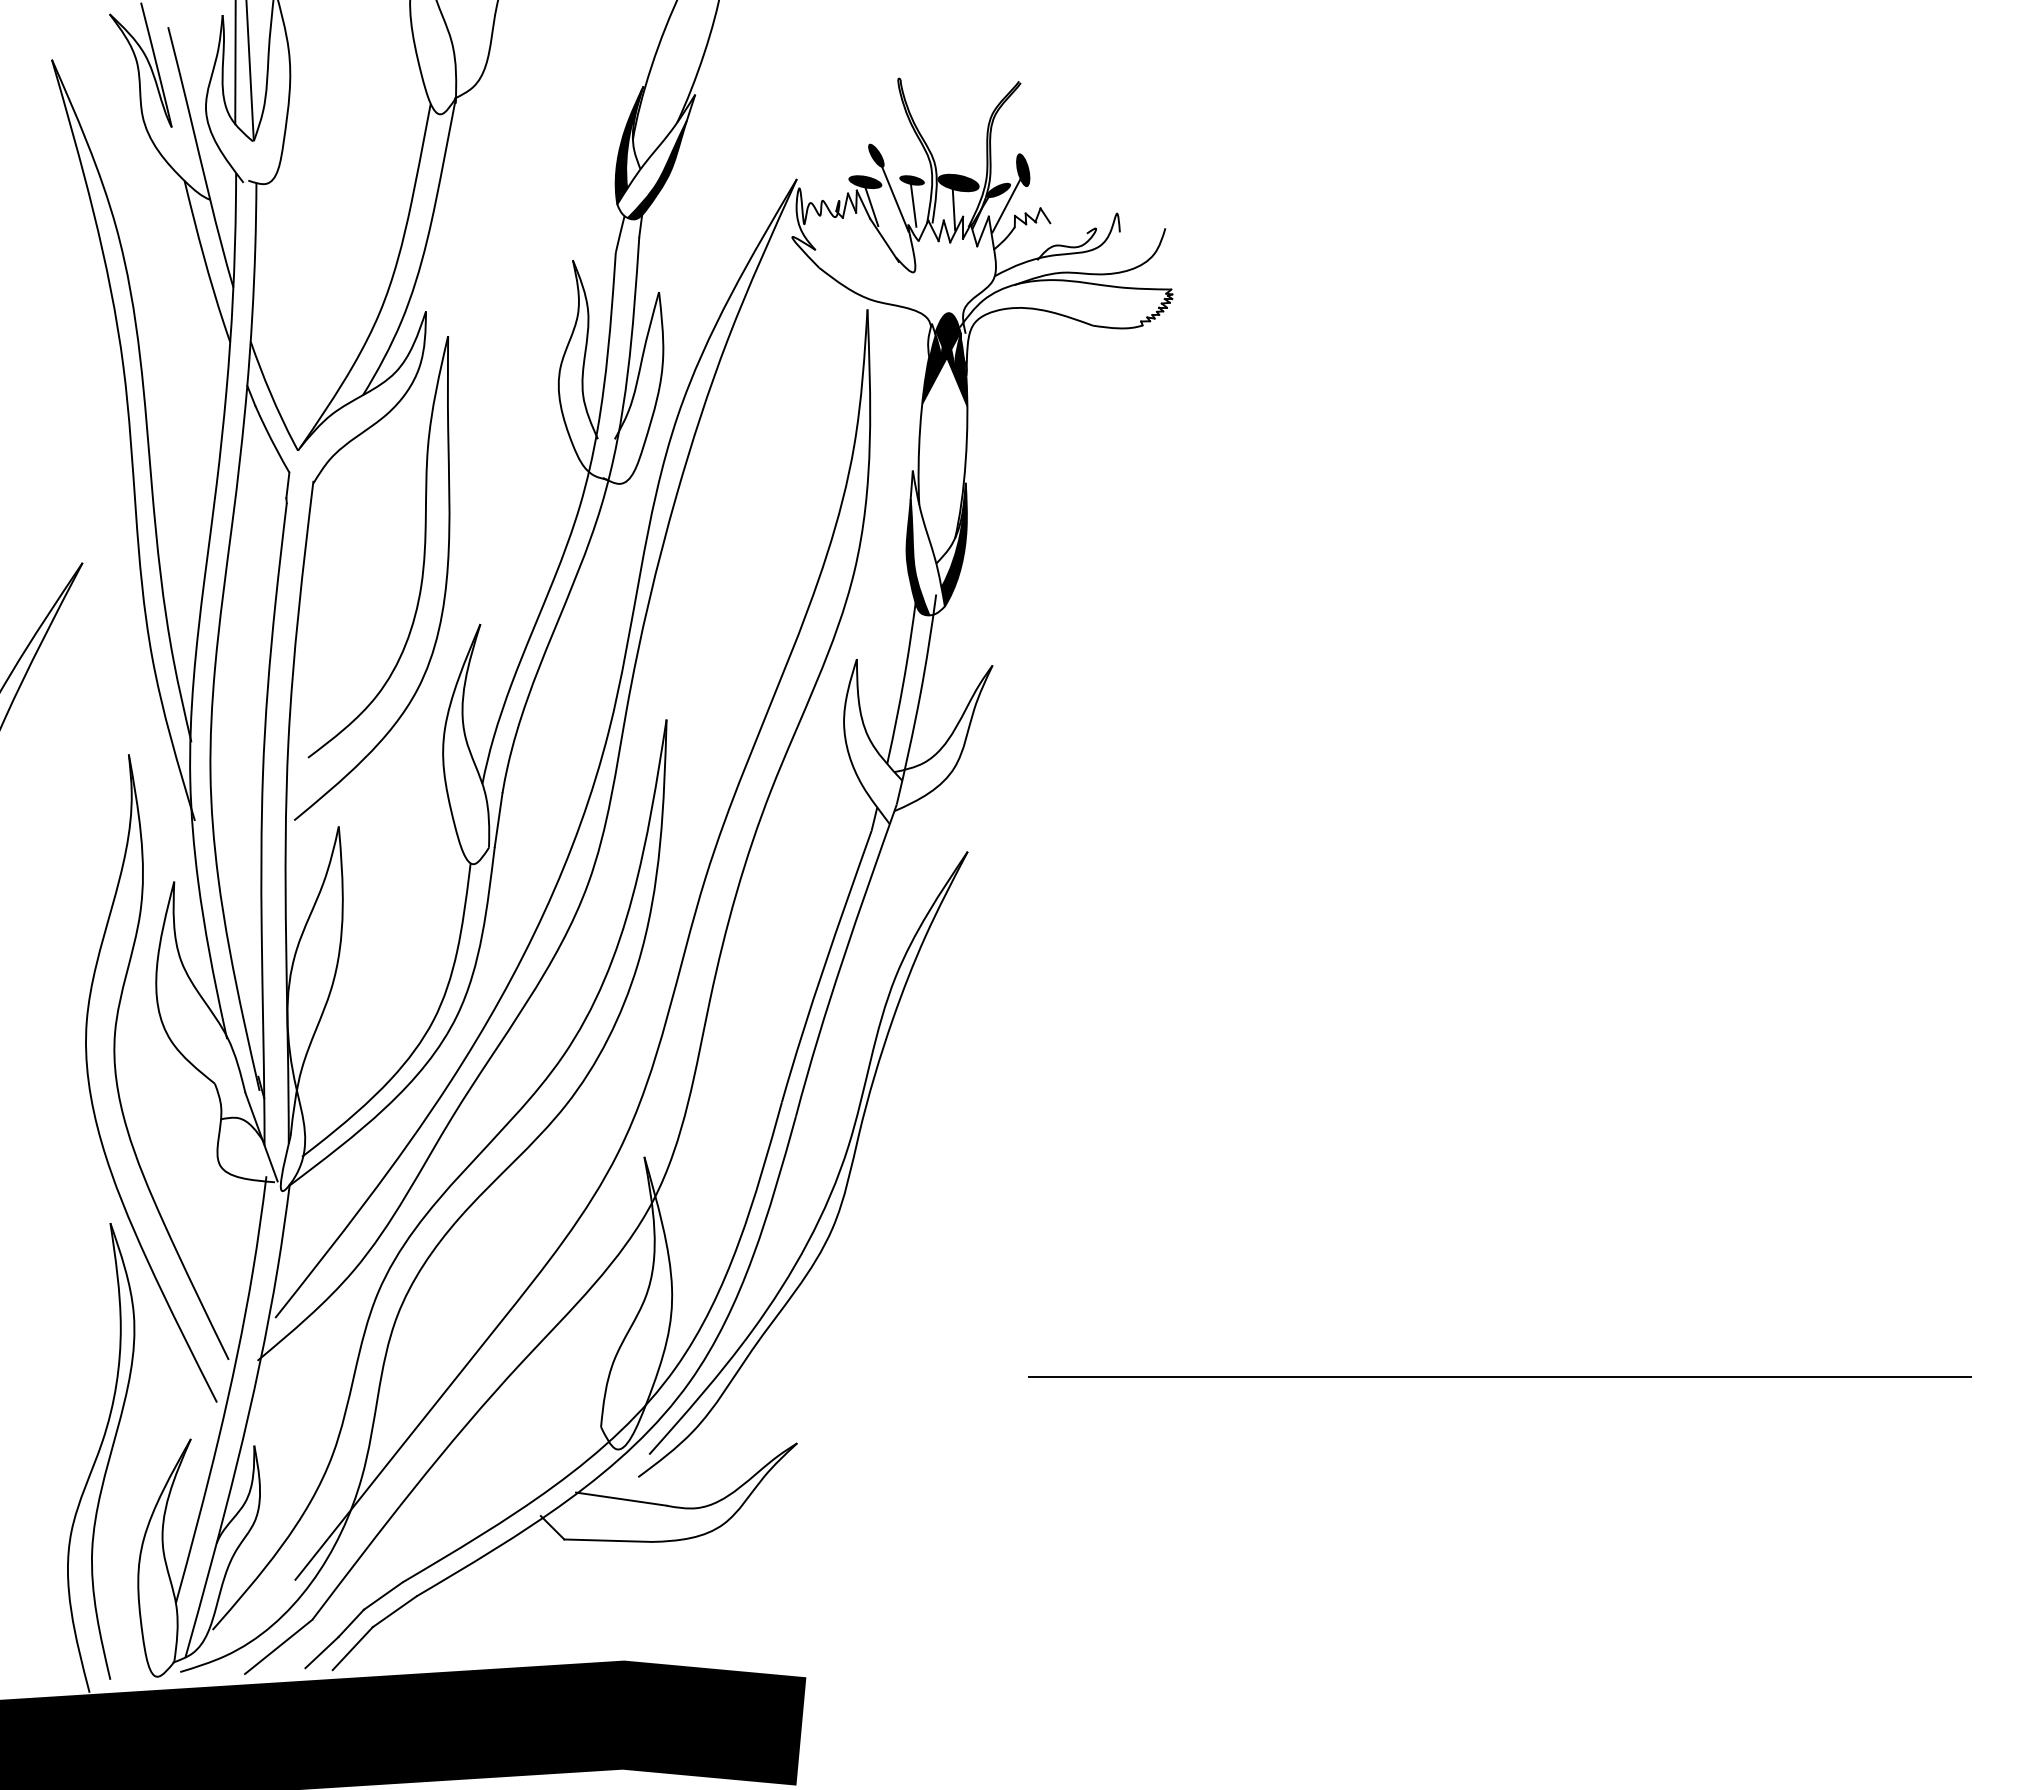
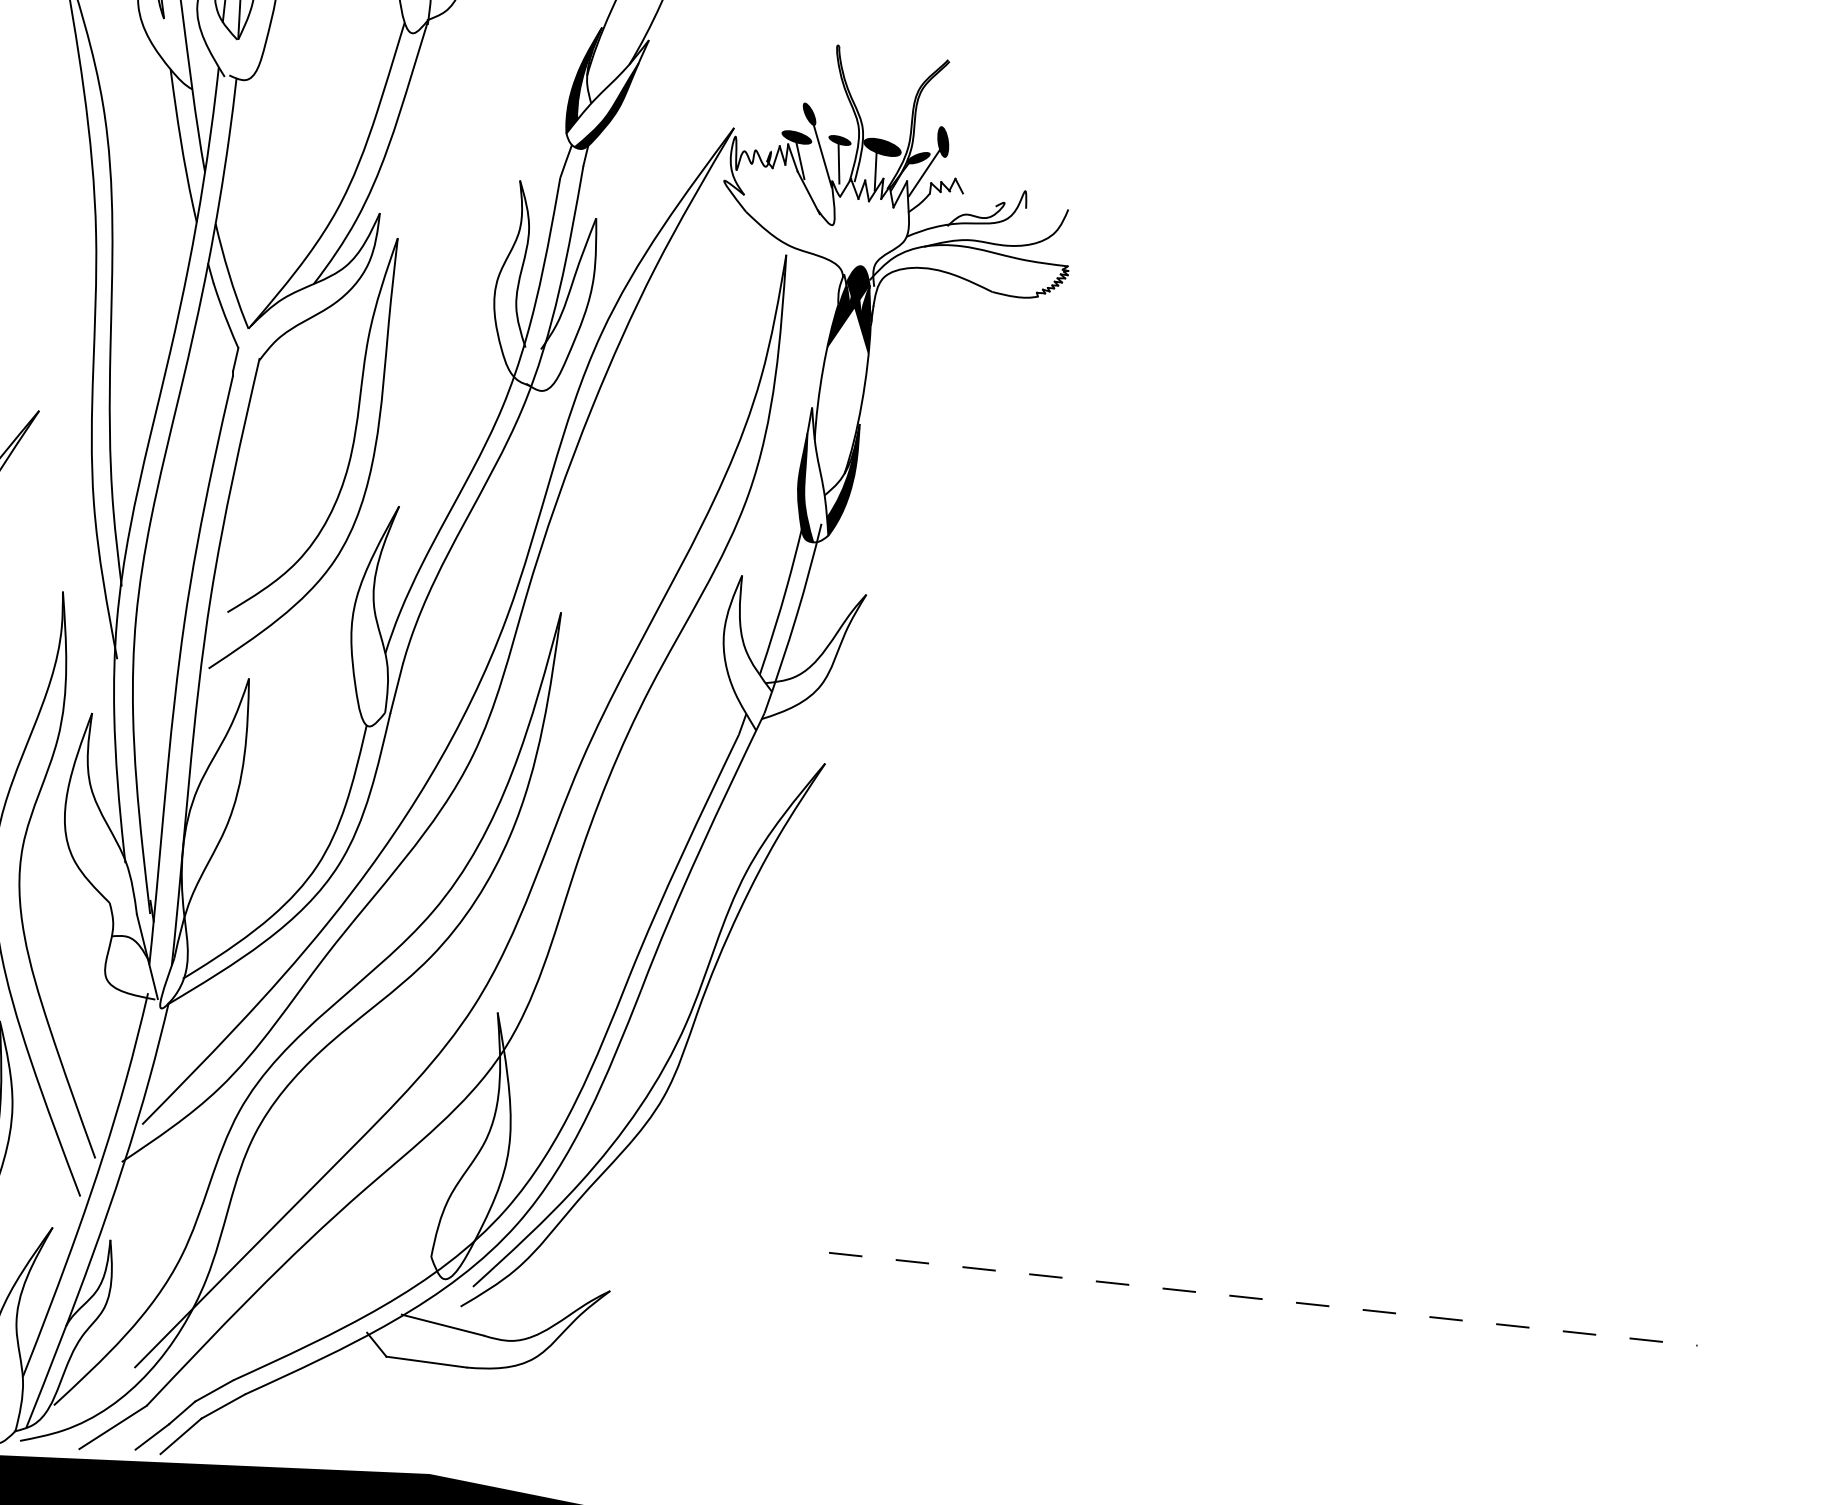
line: (1500, 1377) -> (1263, 1299), solid -> dashed

